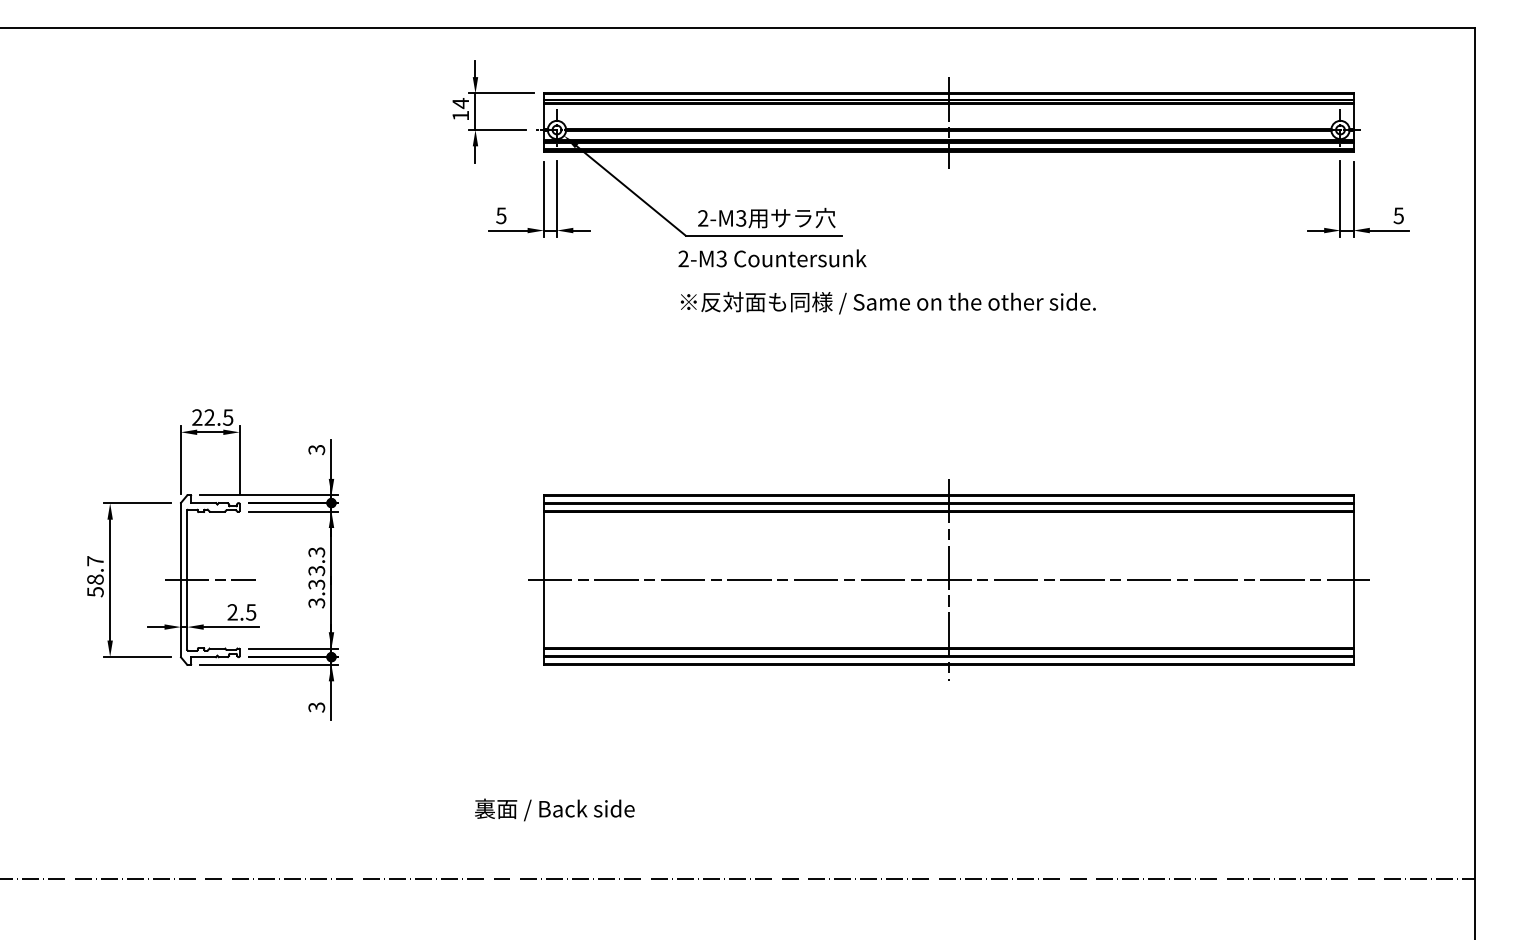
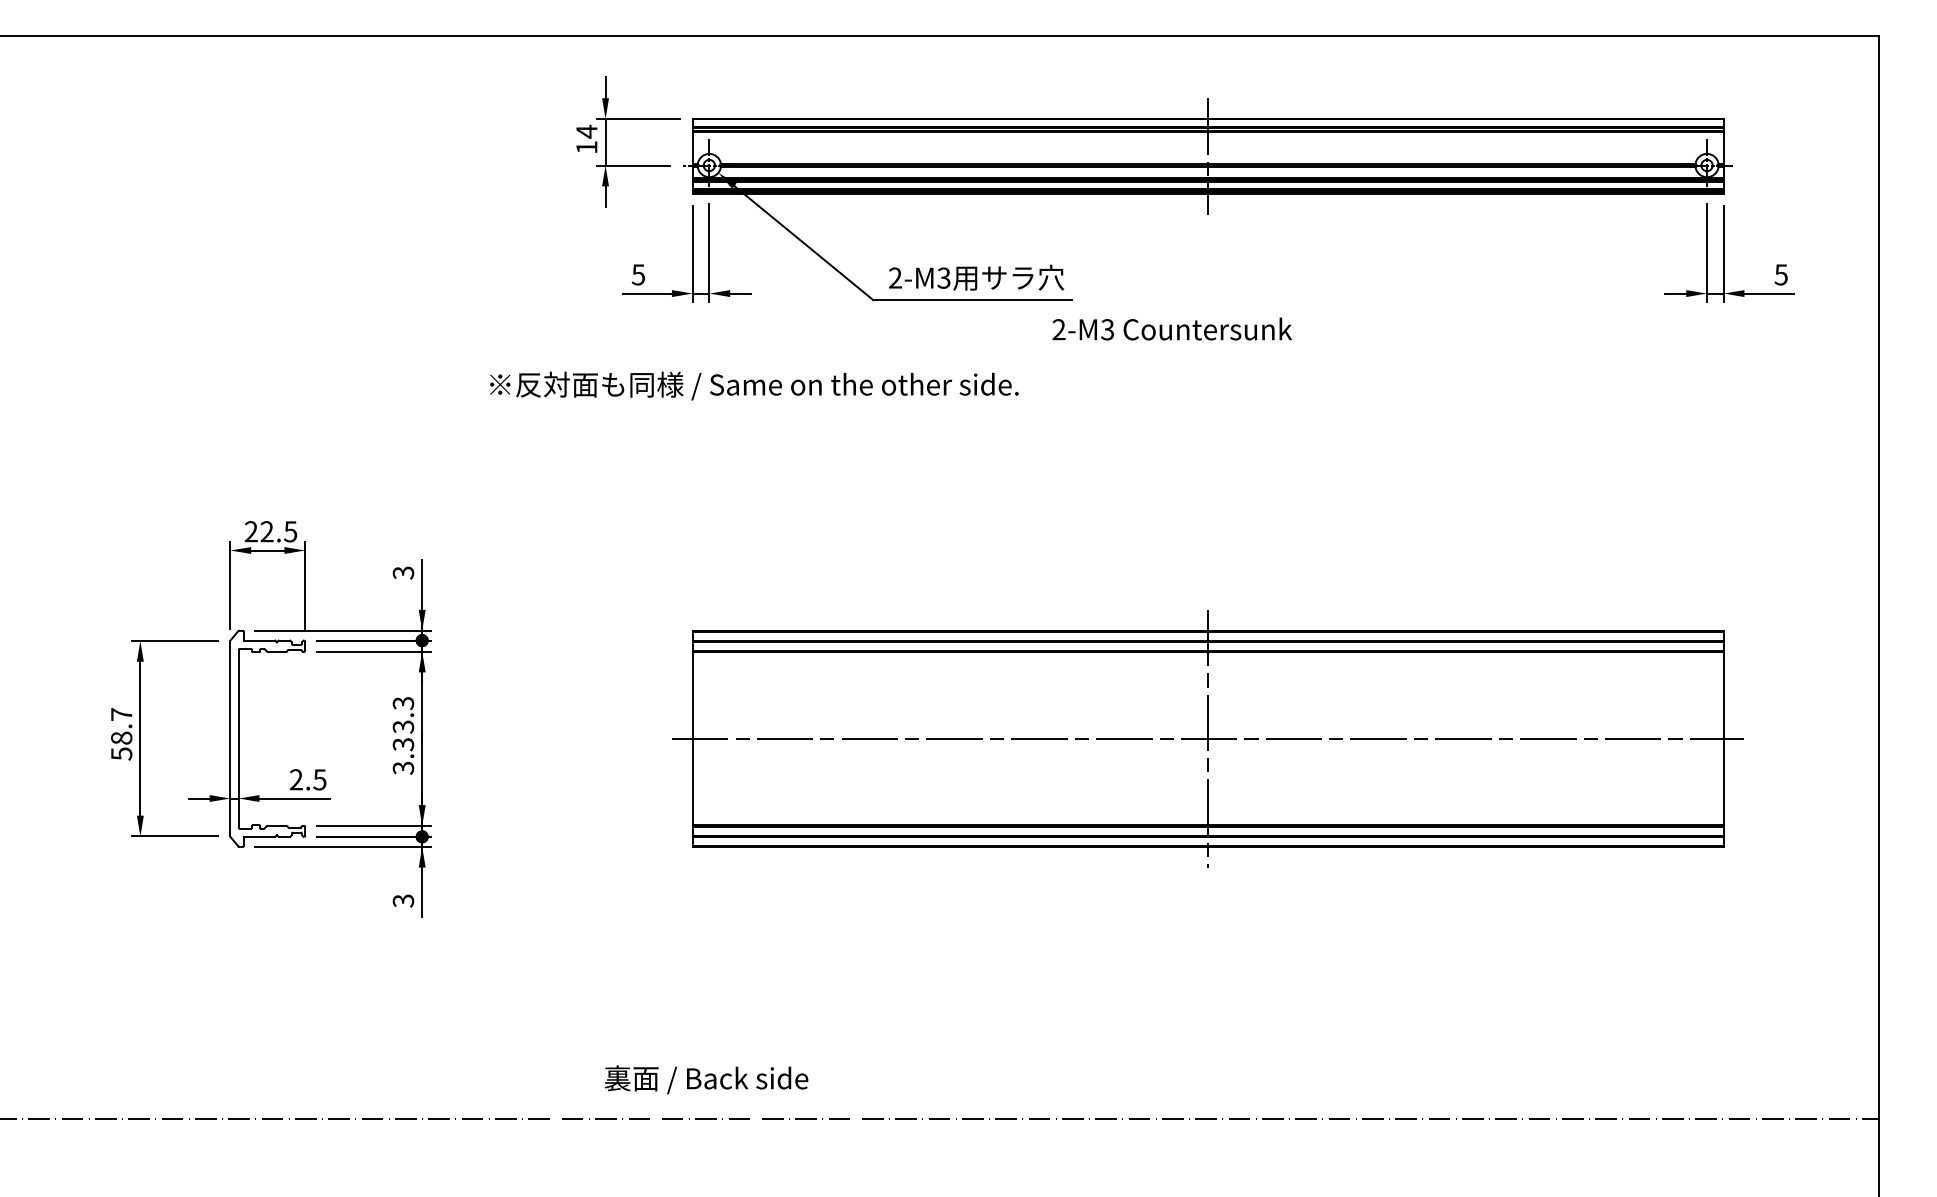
text: (772, 258) -> (1172, 329), moved
text: (888, 302) -> (754, 385), moved
line: (209, 580) -> (266, 739), removed
text: (554, 809) -> (706, 1079), moved

